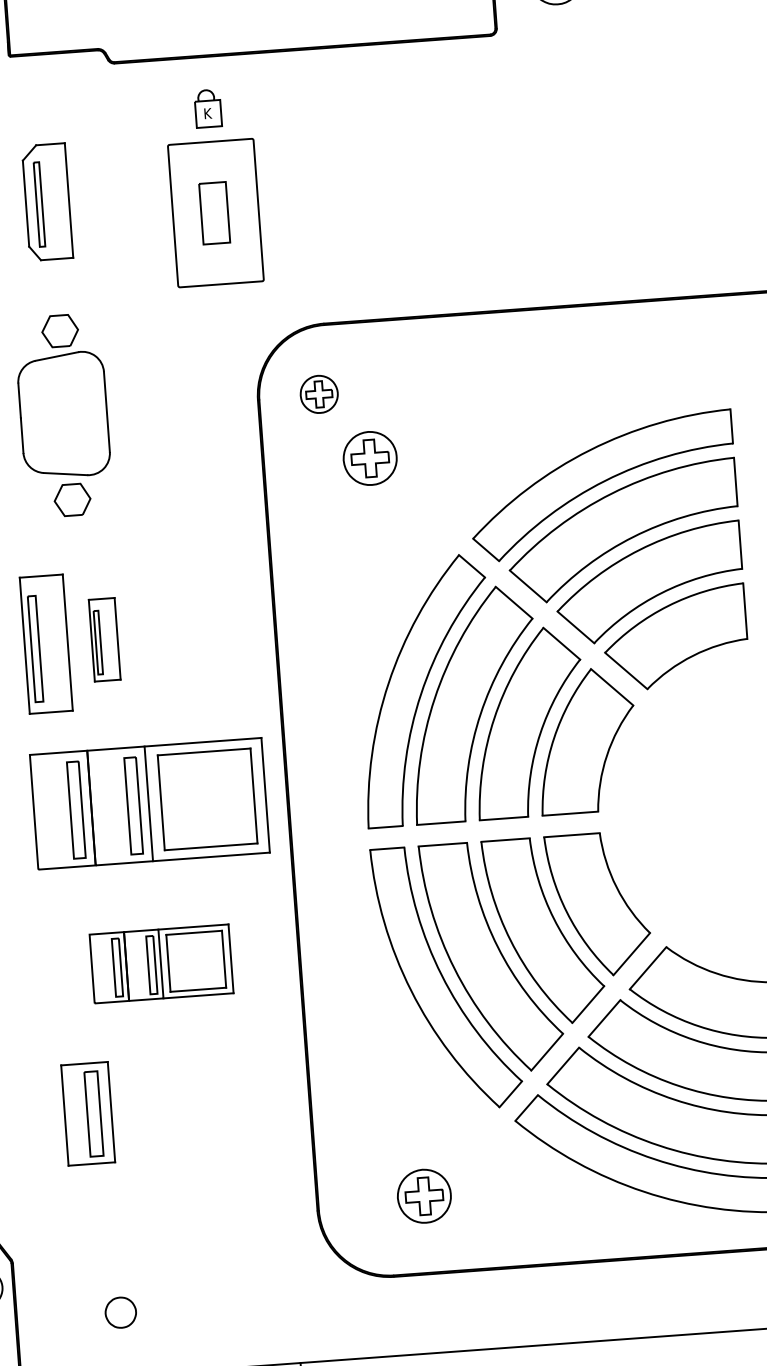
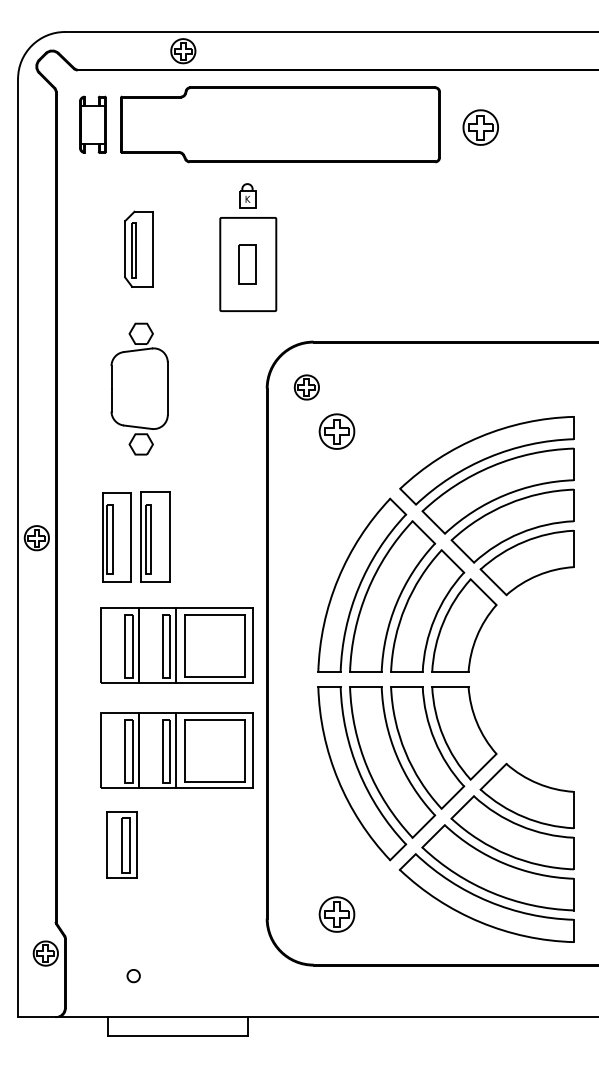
part: (104, 639) -> (155, 536), size x1.67
part: (160, 963) -> (176, 750), size x1.67
part: (120, 1313) -> (133, 976), size x0.62

